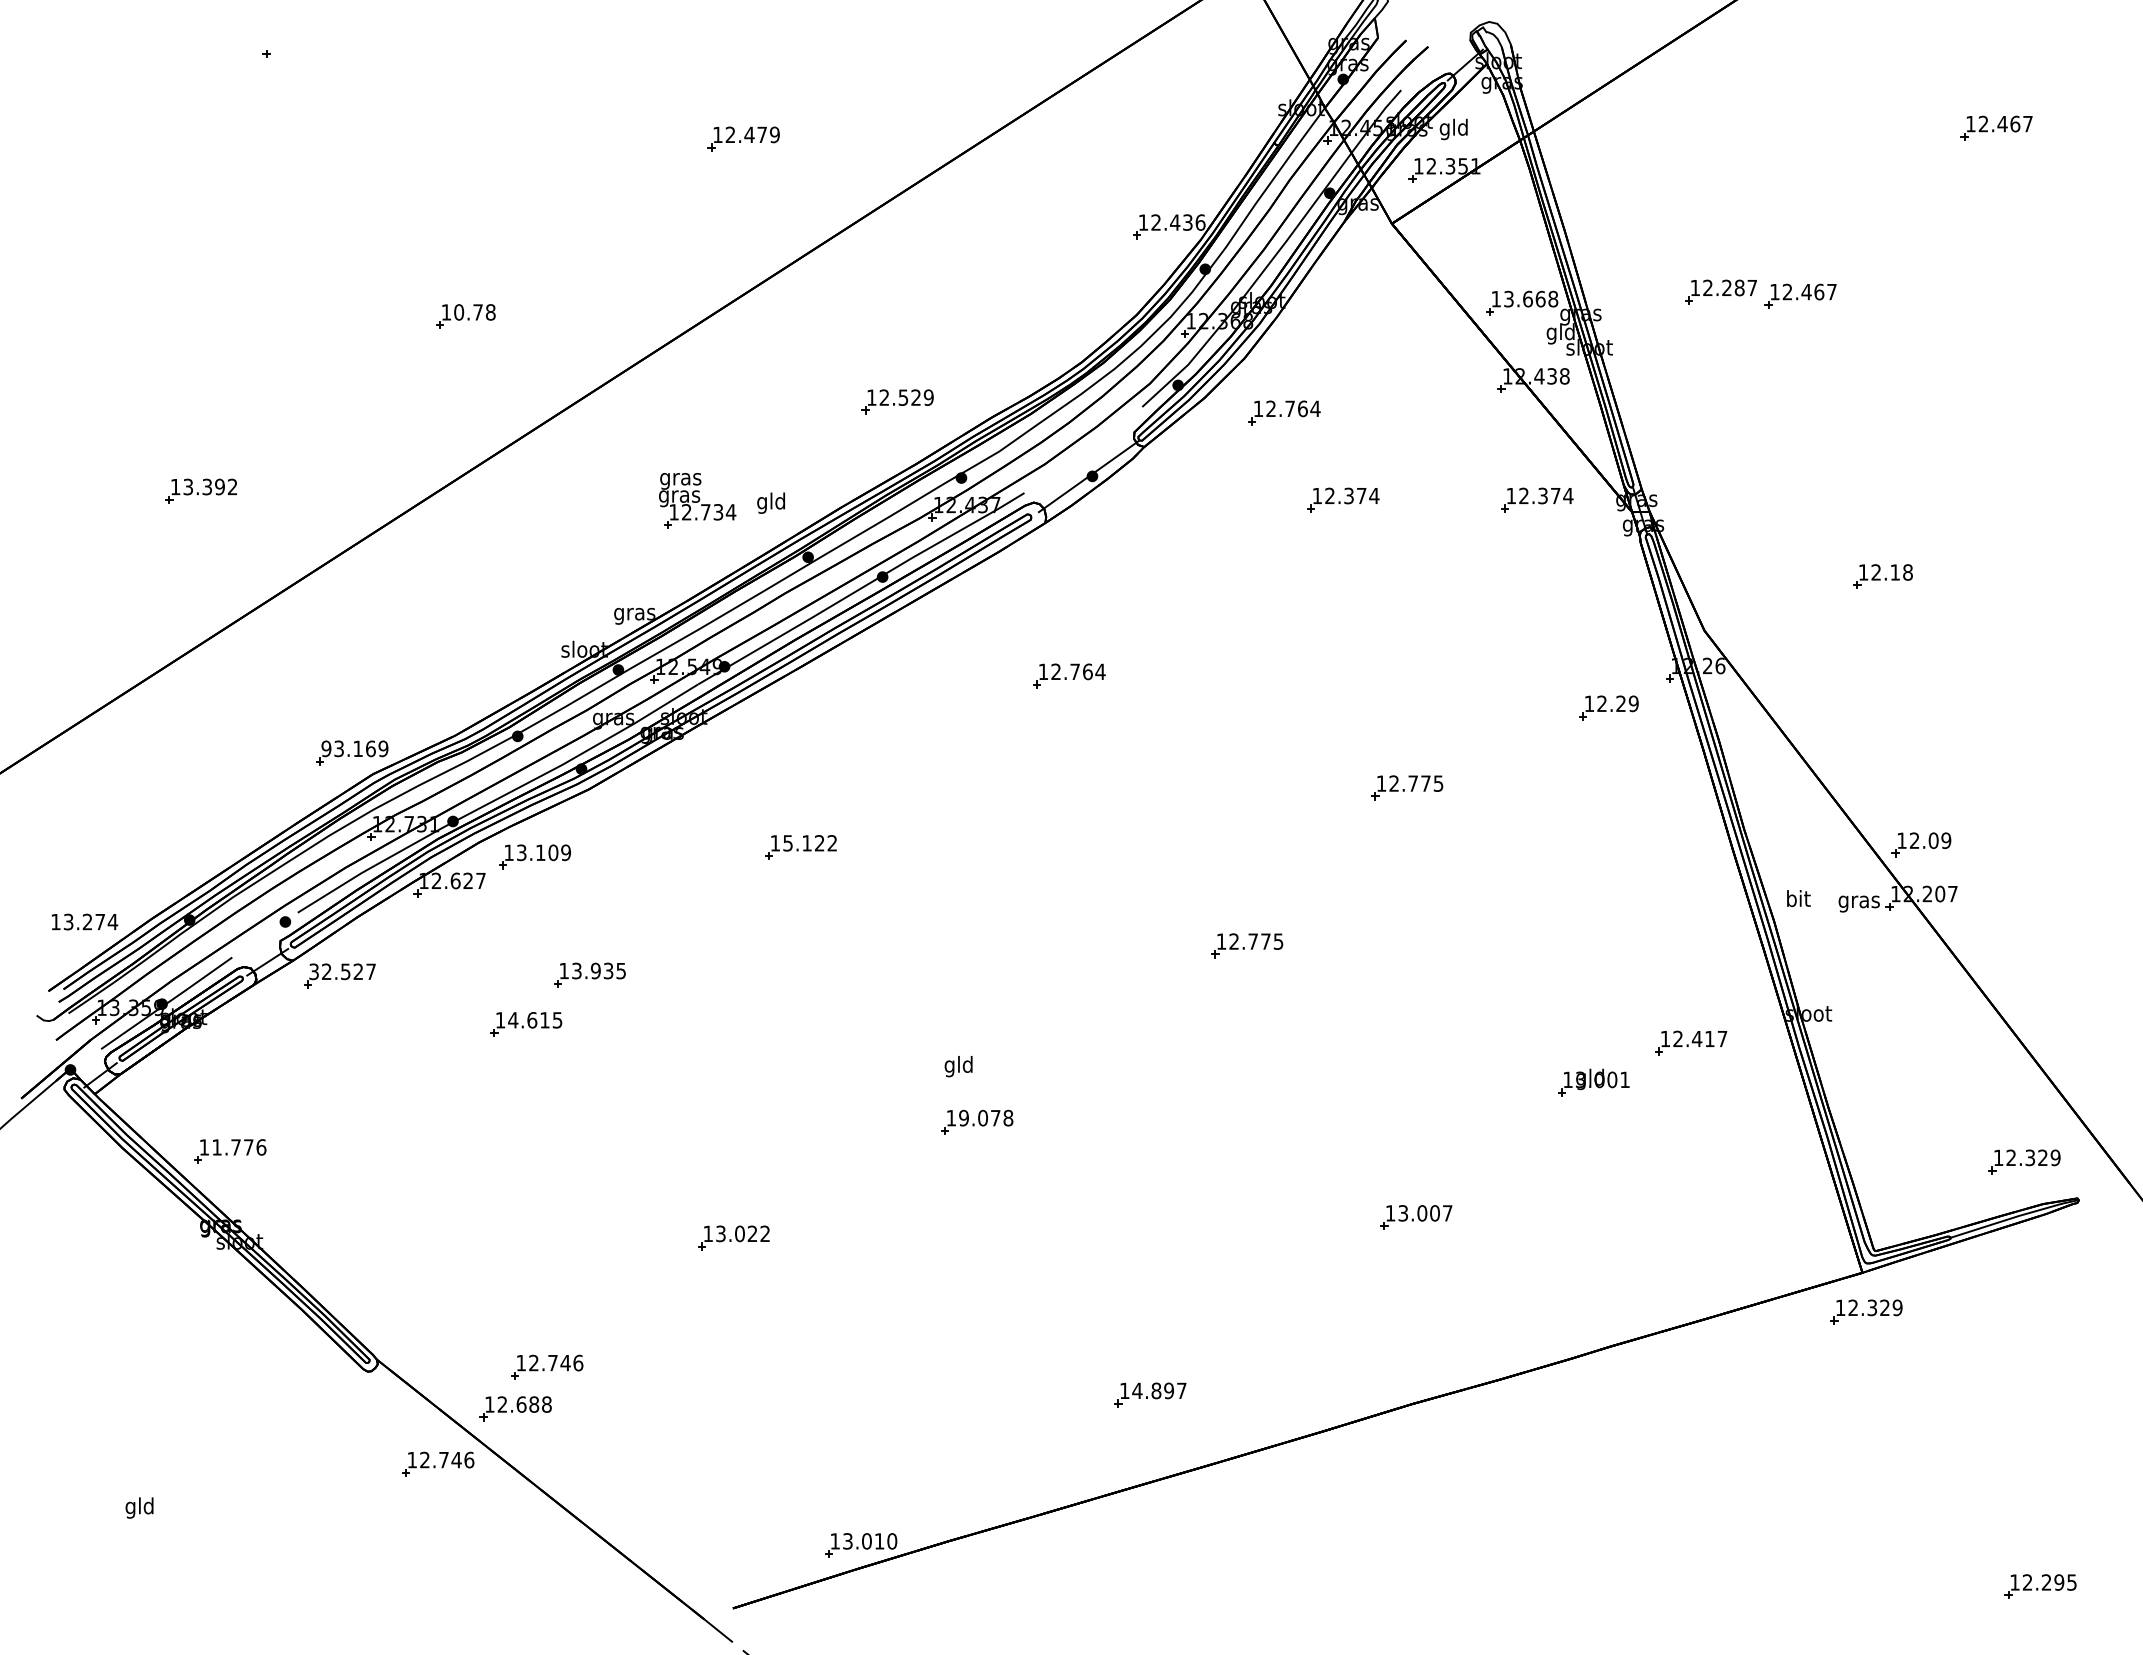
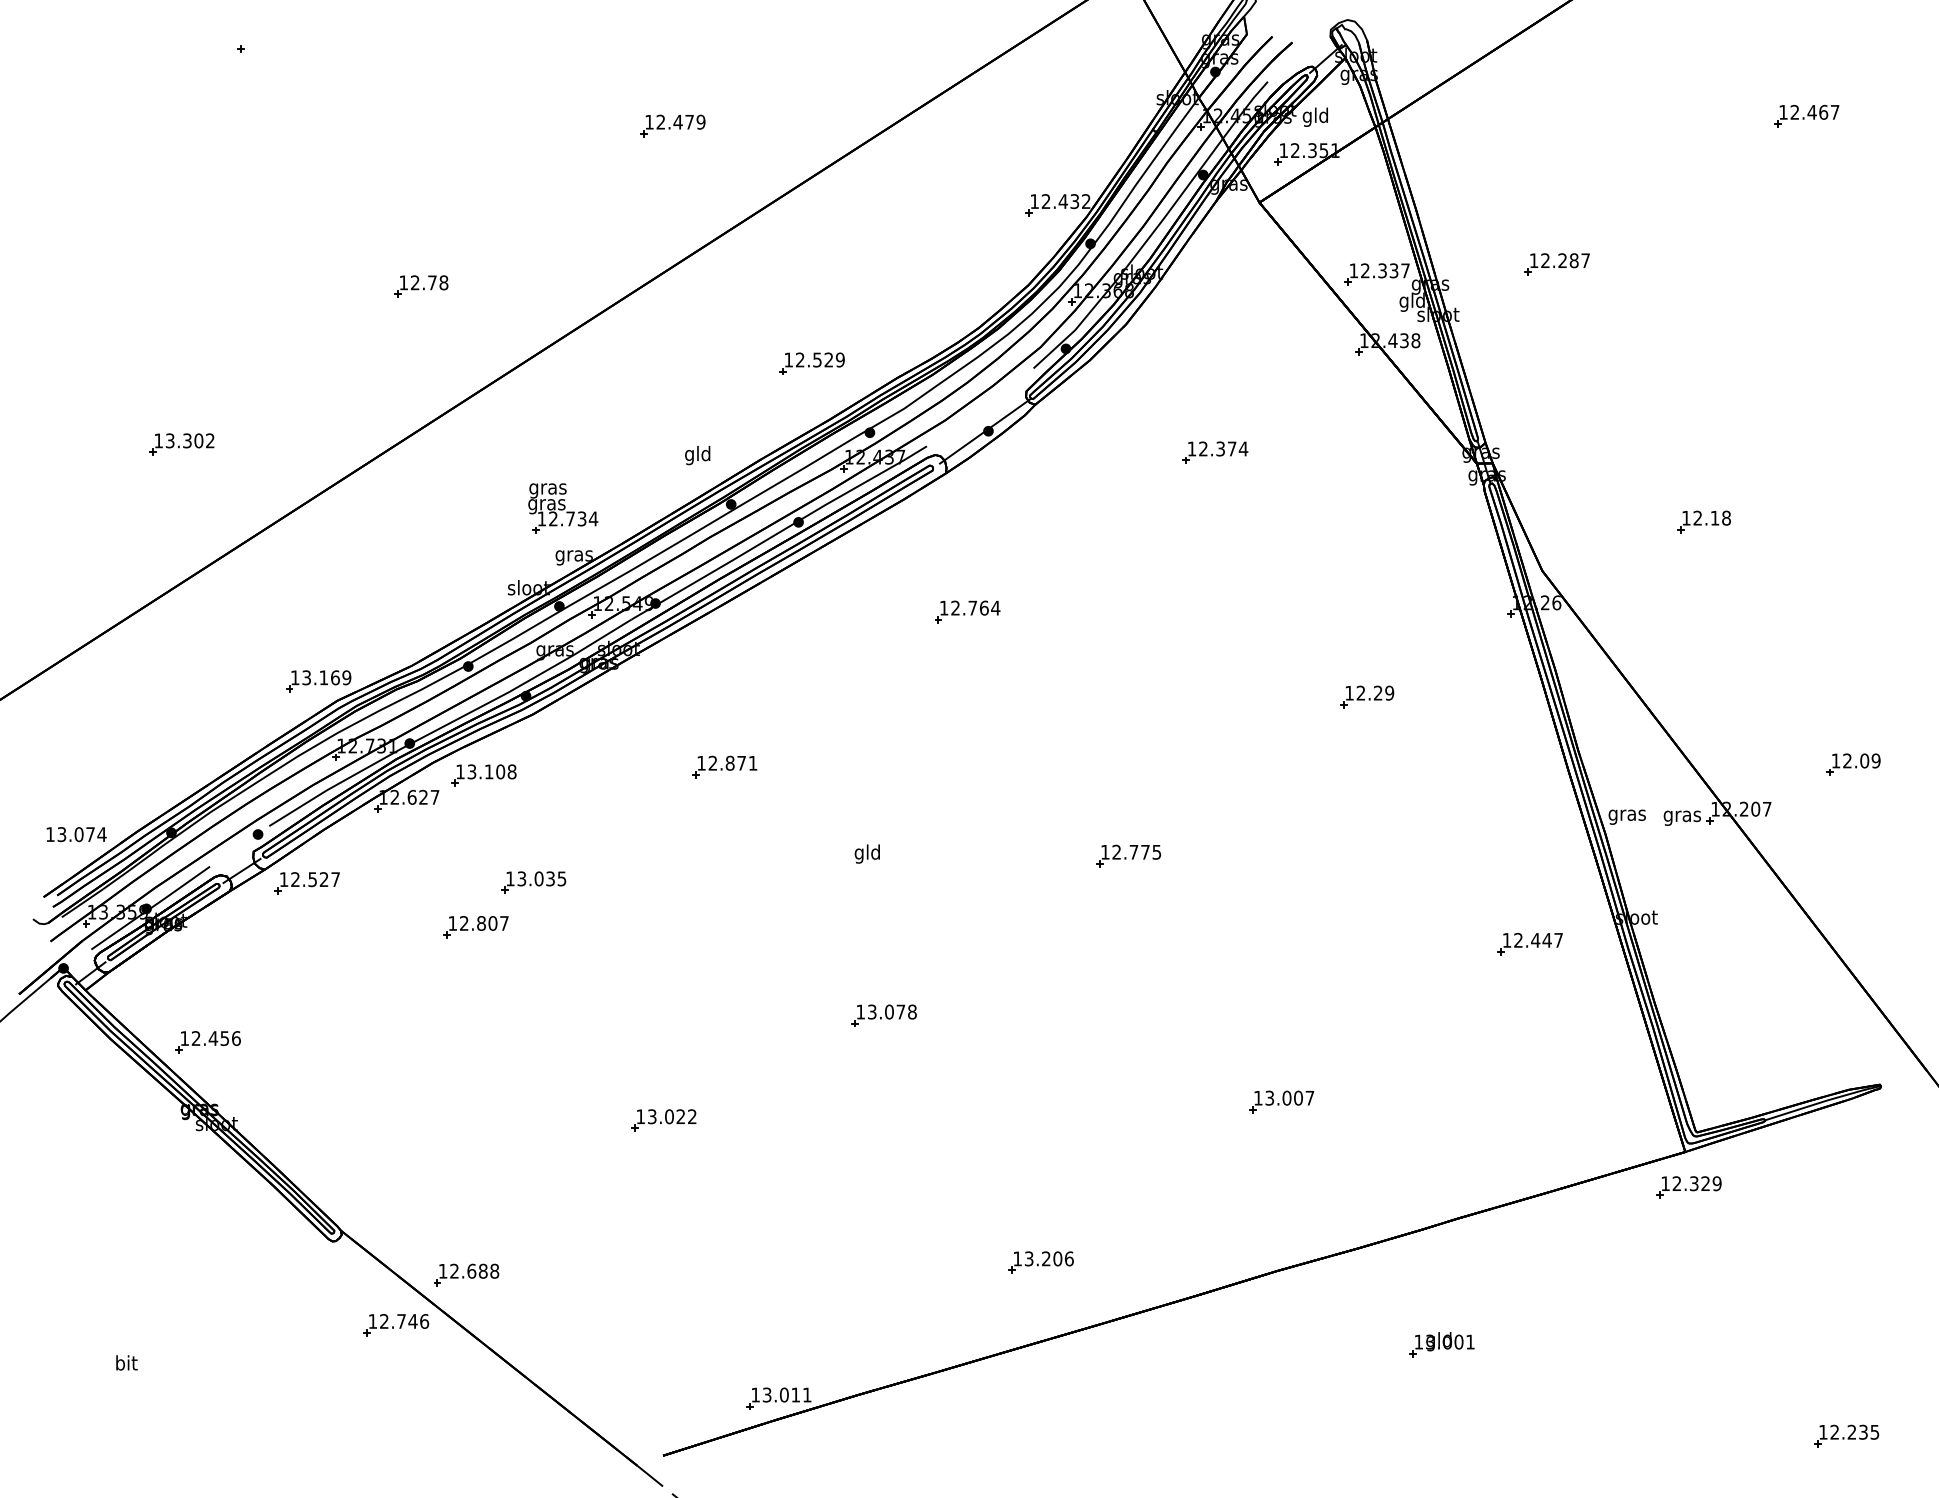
text: (1200, 222) -> (1086, 201), 12.436 -> 12.432
part: (1800, 295) -> (1629, 267), removed
text: (1531, 298) -> (1385, 270), 13.668 -> 12.337
text: (459, 312) -> (415, 282), 10.78 -> 12.78
part: (1284, 412) -> (1162, 373), removed
text: (219, 487) -> (198, 441), 13.392 -> 13.302
part: (1537, 499) -> (1391, 452), removed
part: (697, 500) -> (563, 508), moved
part: (1608, 707) -> (1366, 696), moved
text: (326, 748) -> (295, 677), 93.169 -> 13.169
part: (1407, 787) -> (1273, 712), removed
text: (809, 843) -> (732, 763), 15.122 -> 12.871
part: (1921, 844) -> (1853, 764), moved
text: (566, 852) -> (512, 771), 13.109 -> 13.108
text: (1797, 900) -> (1626, 815), bit -> gras
text: (87, 921) -> (78, 834), 13.274 -> 13.074
text: (313, 971) -> (283, 879), 32.527 -> 12.527
text: (595, 971) -> (538, 879), 13.935 -> 13.035
text: (535, 1020) -> (484, 923), 14.615 -> 12.807
text: (1709, 1038) -> (1546, 939), 12.417 -> 12.447
text: (958, 1066) -> (867, 853), moved
part: (1593, 1082) -> (1441, 1344), moved
text: (963, 1118) -> (871, 1012), 19.078 -> 13.078
text: (232, 1147) -> (210, 1038), 11.776 -> 12.456
part: (2024, 1161) -> (1831, 1051), removed
part: (547, 1366) -> (495, 1236), removed
text: (1159, 1390) -> (1049, 1258), 14.897 -> 13.206
text: (139, 1507) -> (126, 1364), gld -> bit
text: (892, 1541) -> (807, 1395), 13.010 -> 13.011
text: (2059, 1582) -> (1863, 1432), 12.295 -> 12.235

